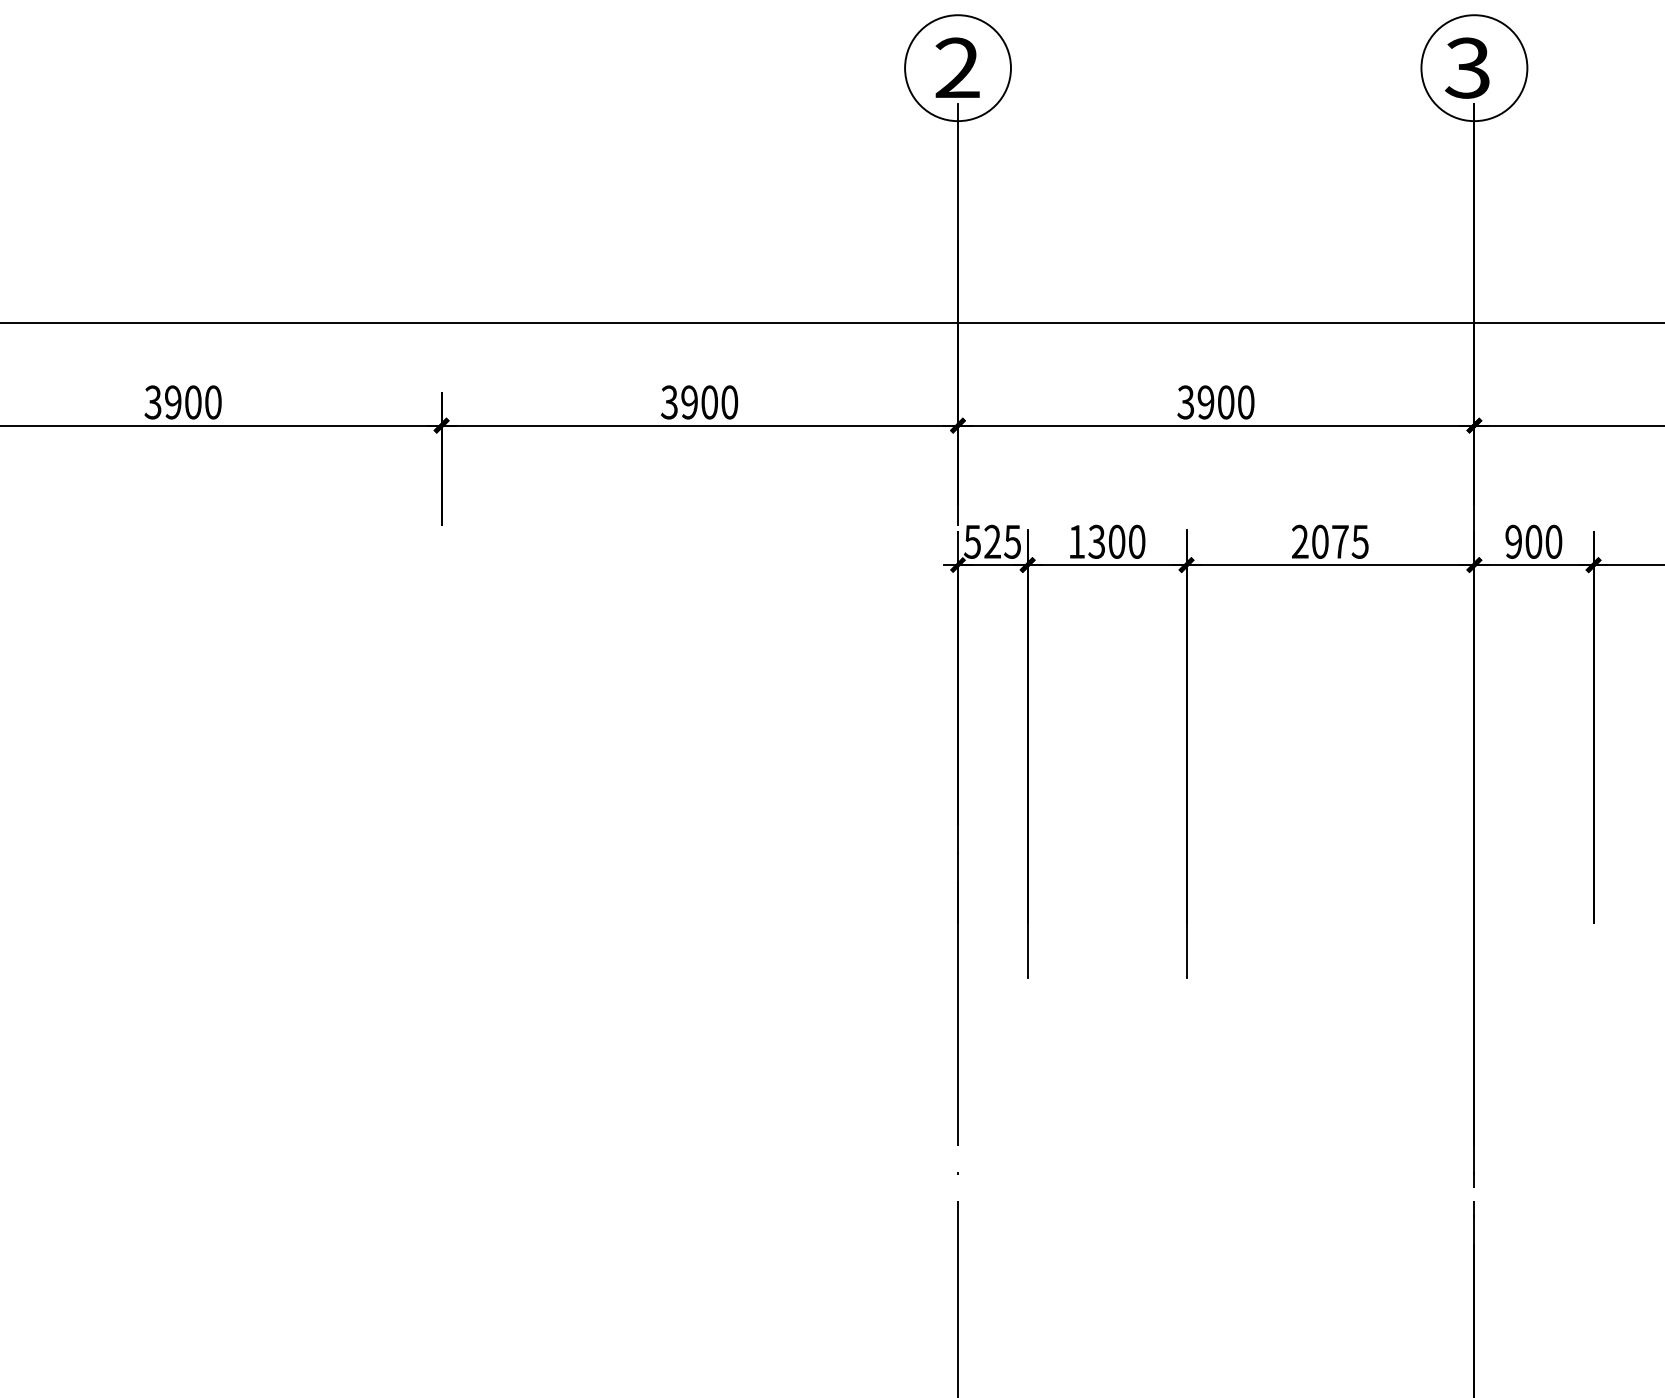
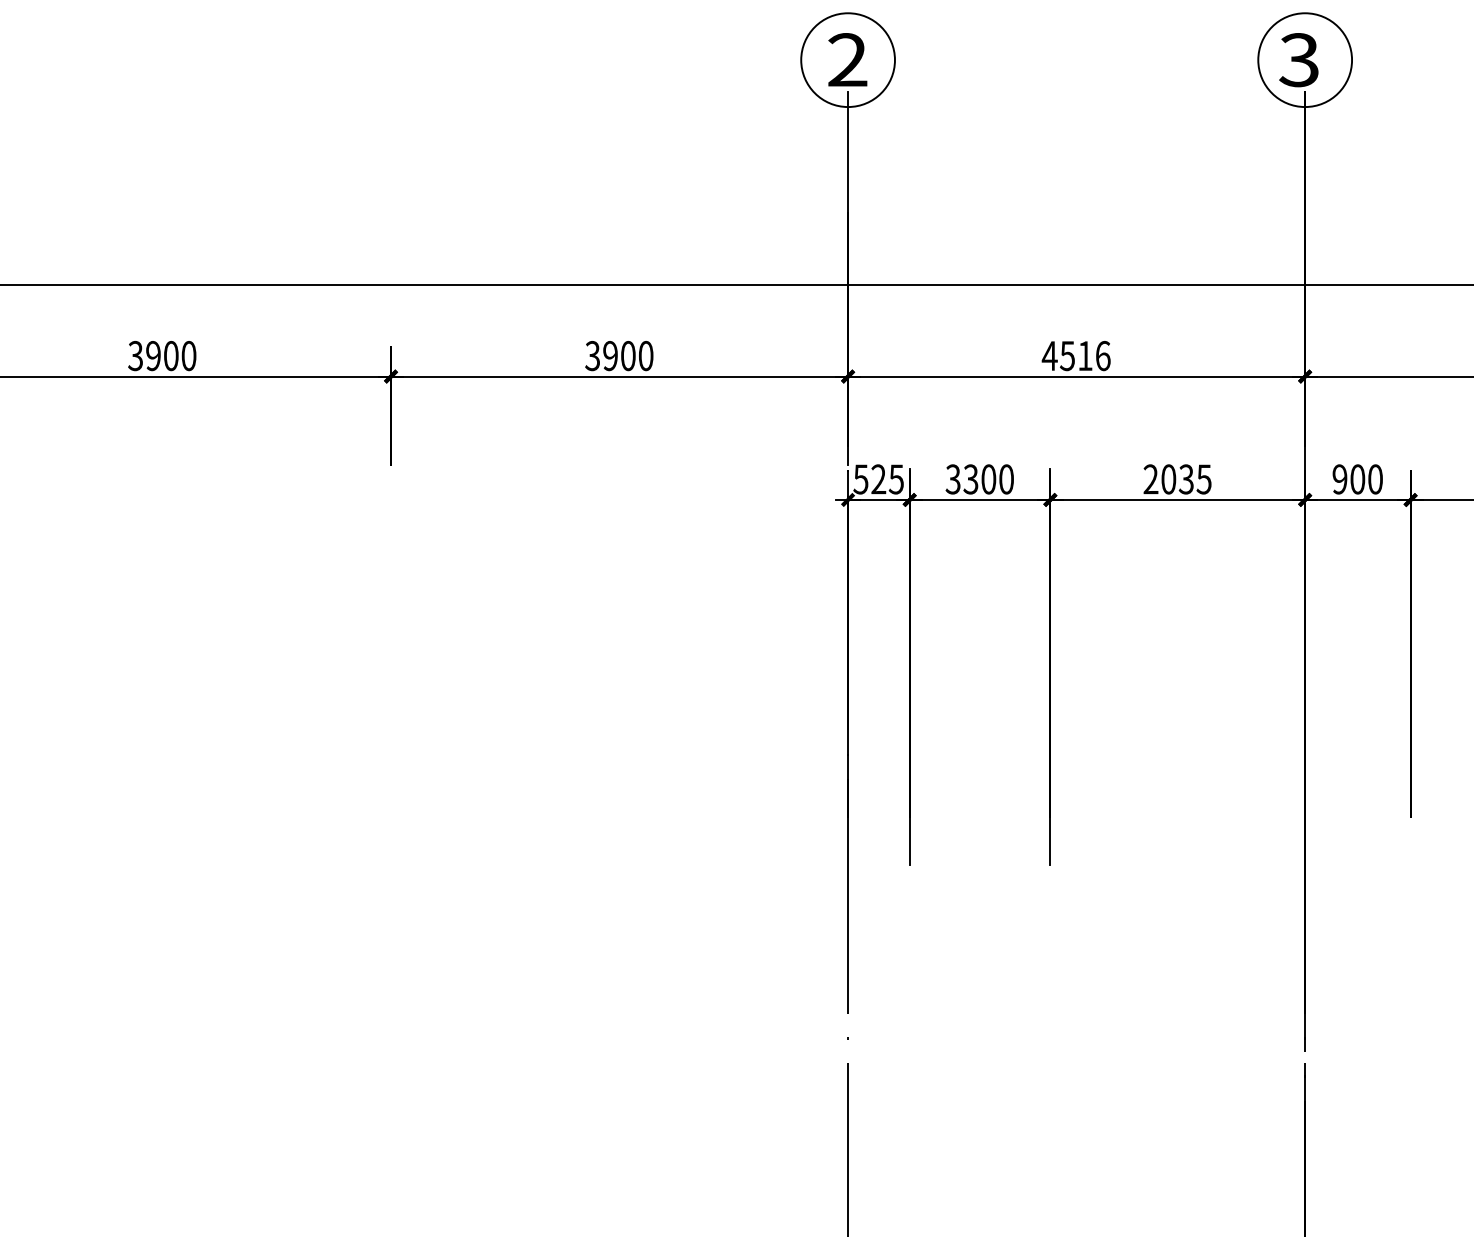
text: (1214, 401) -> (1075, 355), 3900 -> 4516
text: (1075, 541) -> (952, 479), 1300 -> 3300
text: (1339, 541) -> (1185, 479), 2075 -> 2035

